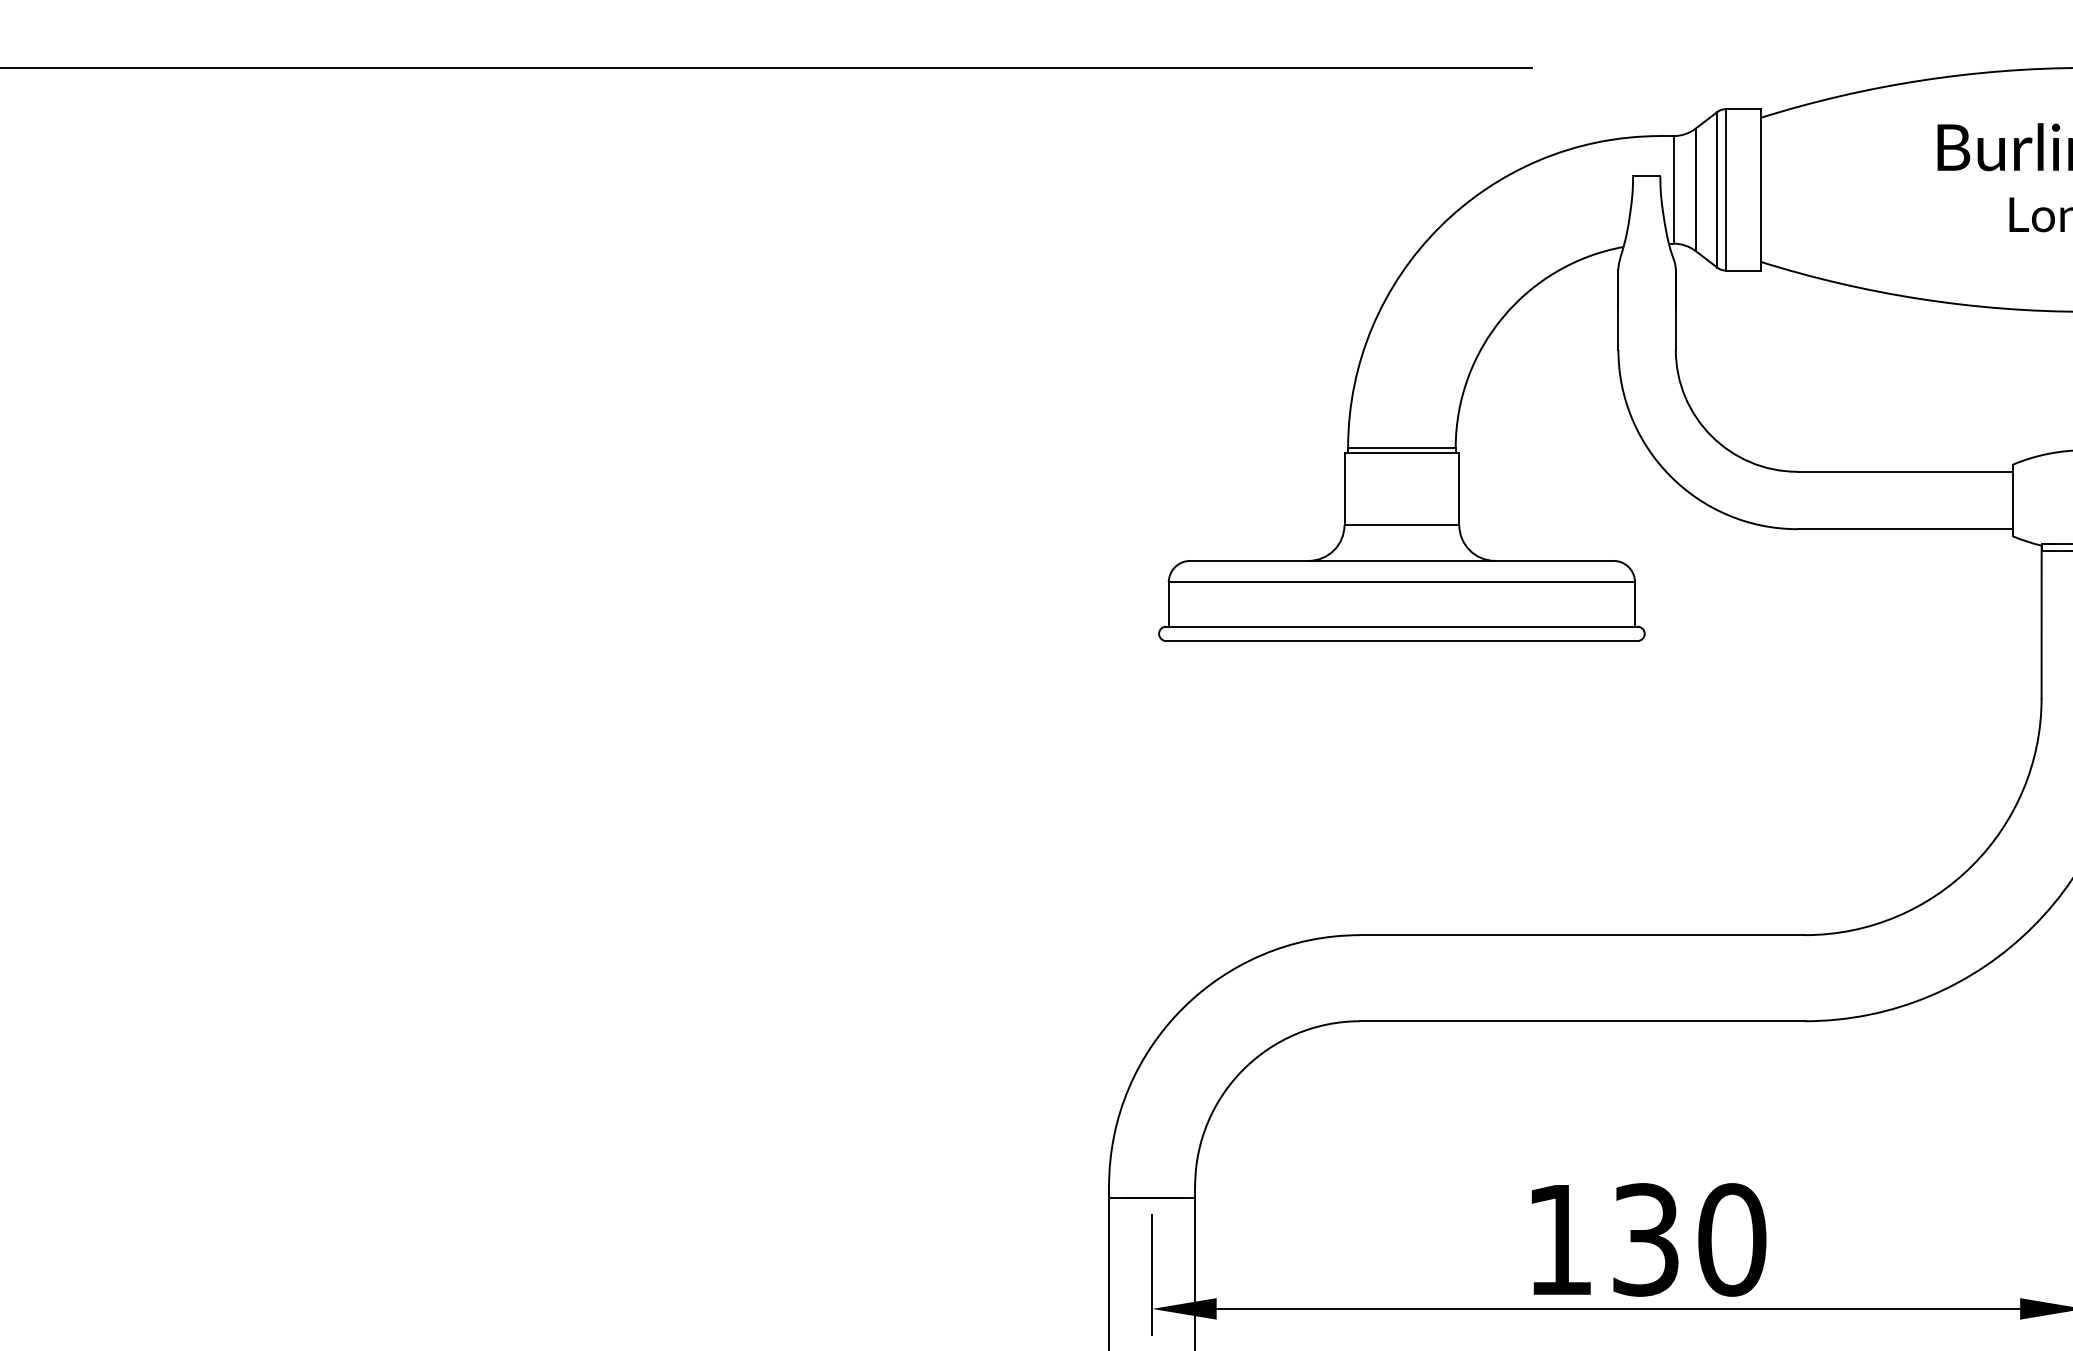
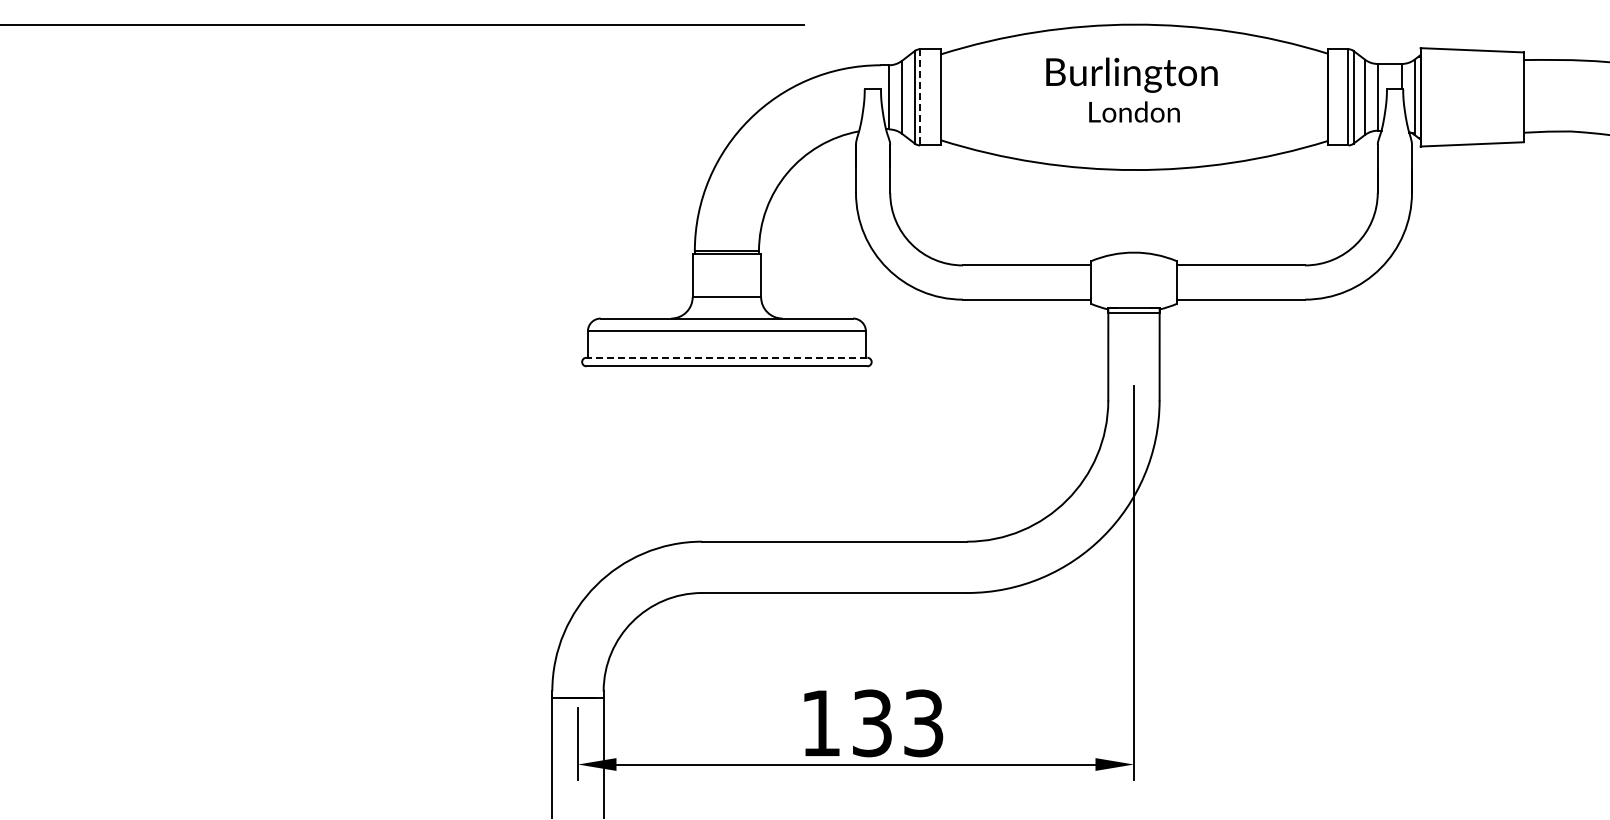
line: (1726, 190) -> (920, 97), solid -> dashed
line: (1401, 626) -> (726, 357), solid -> dashed
text: (1731, 1240) -> (923, 723), 130 -> 133

